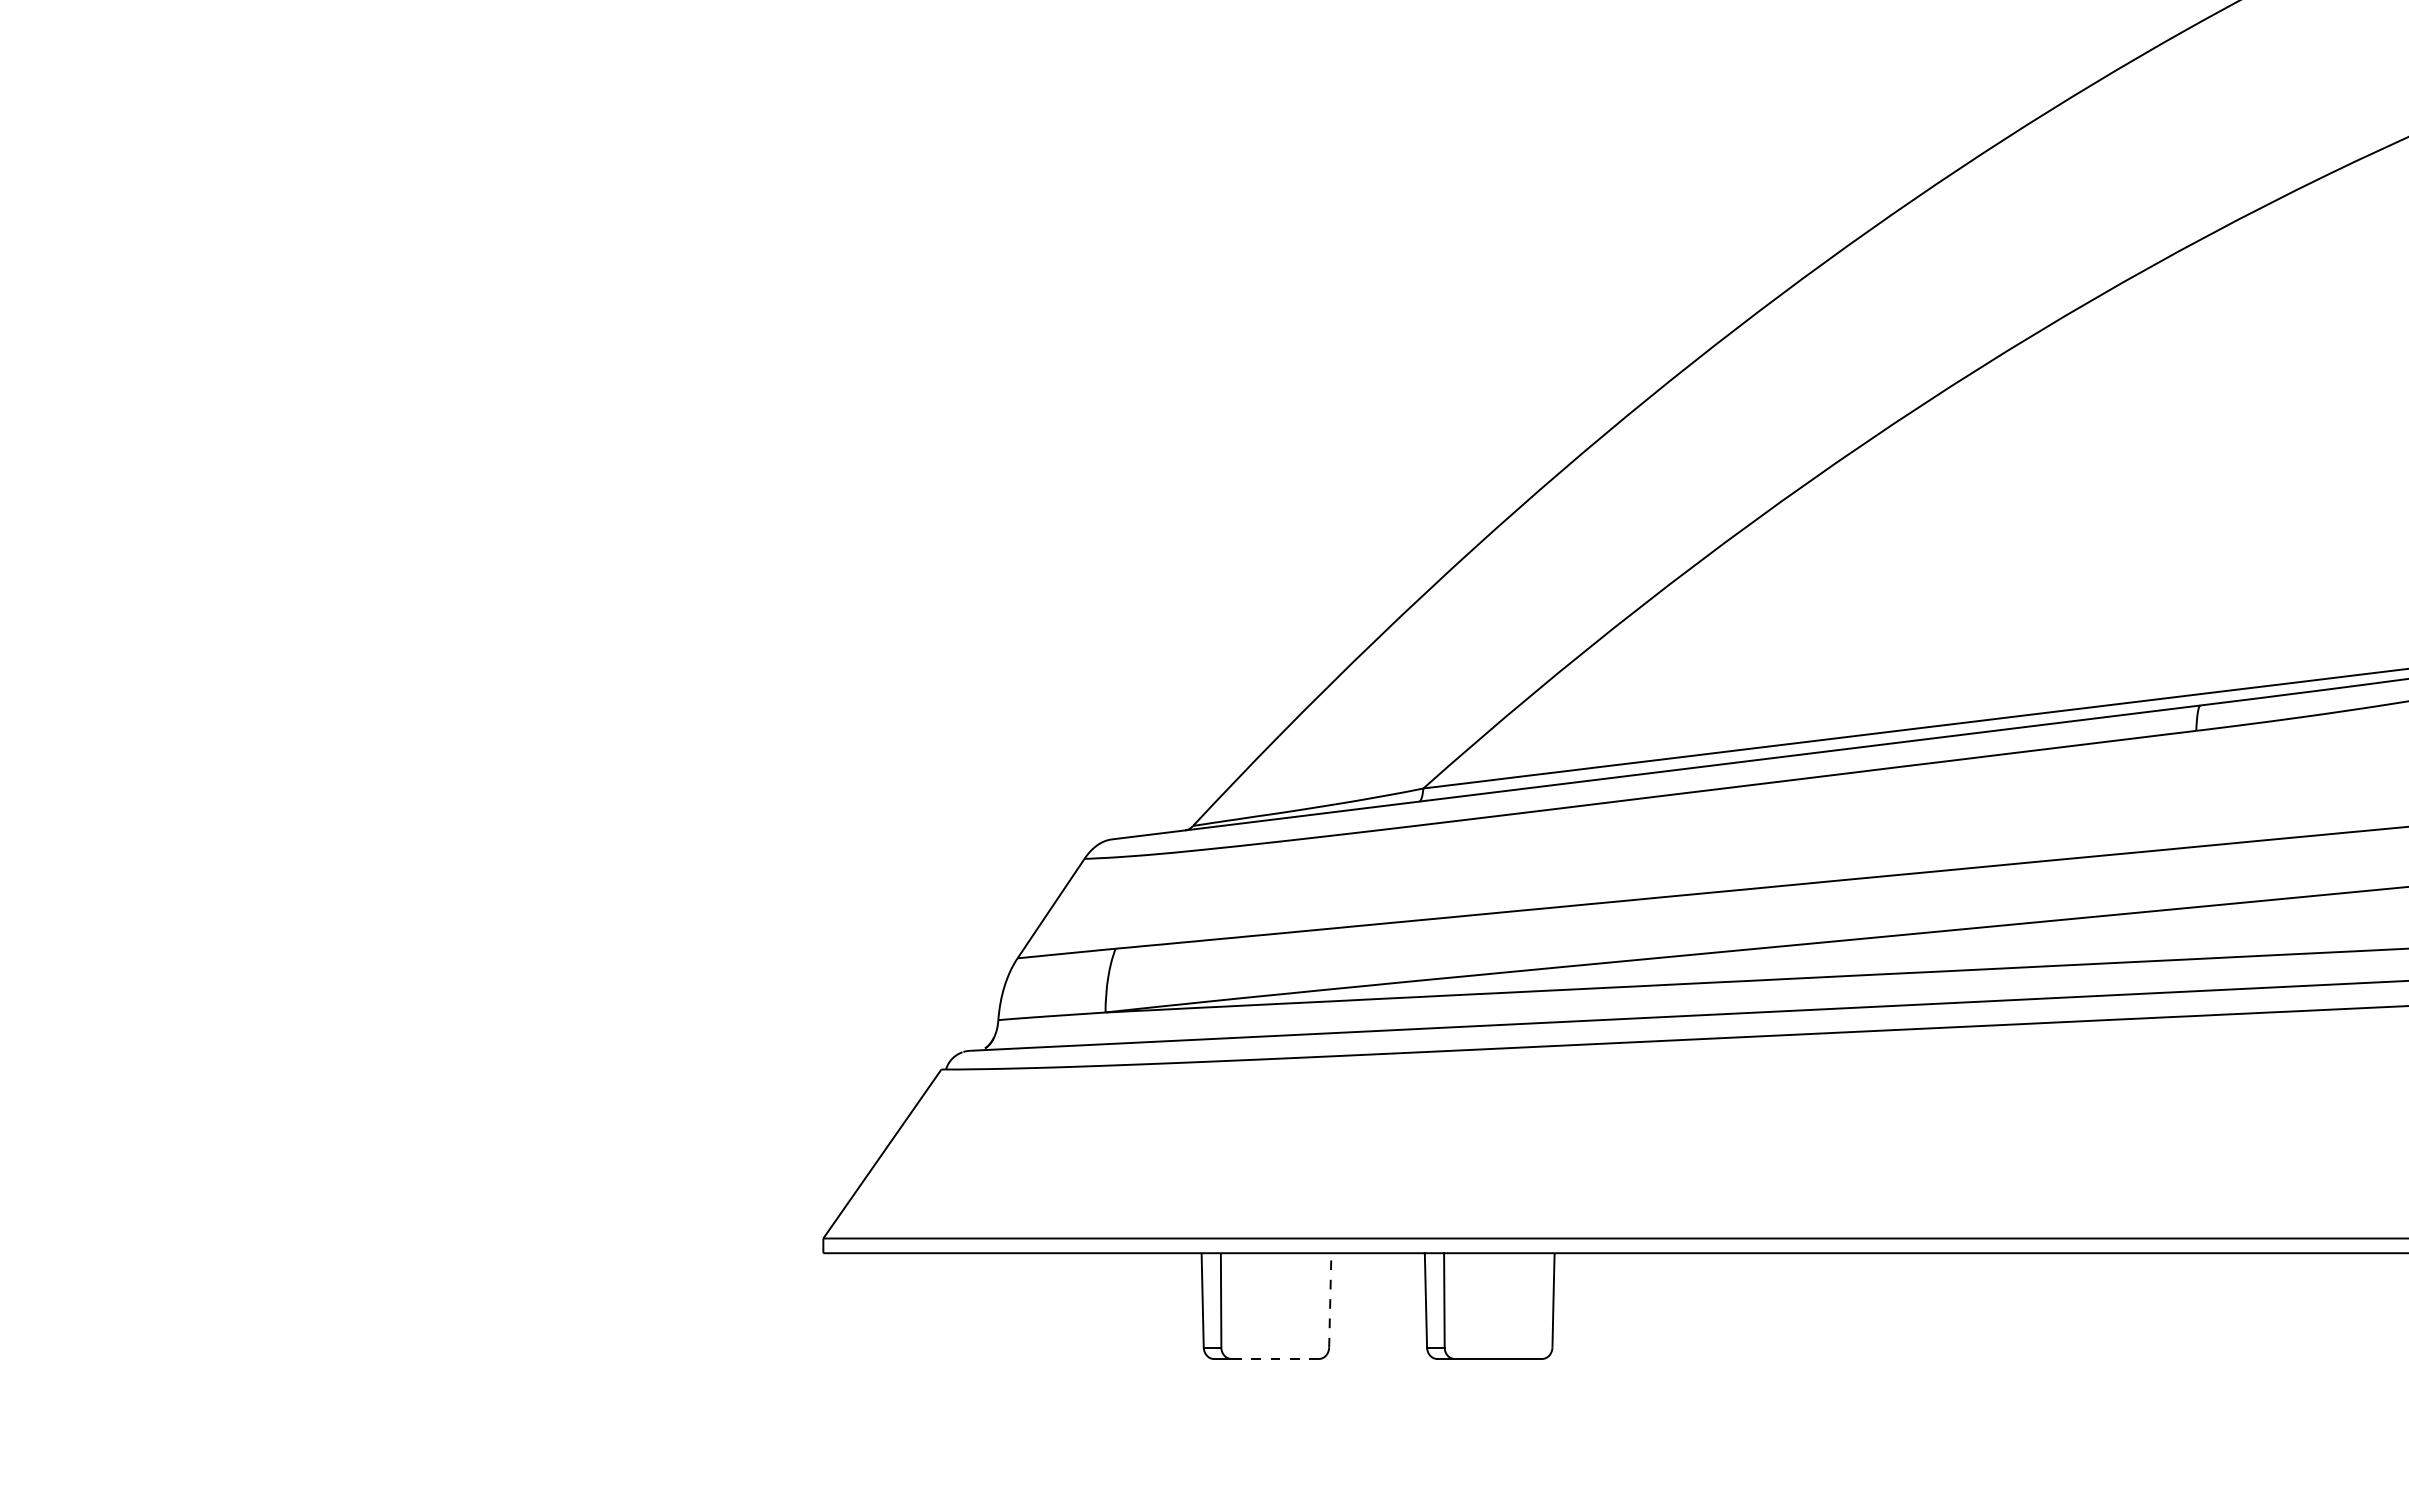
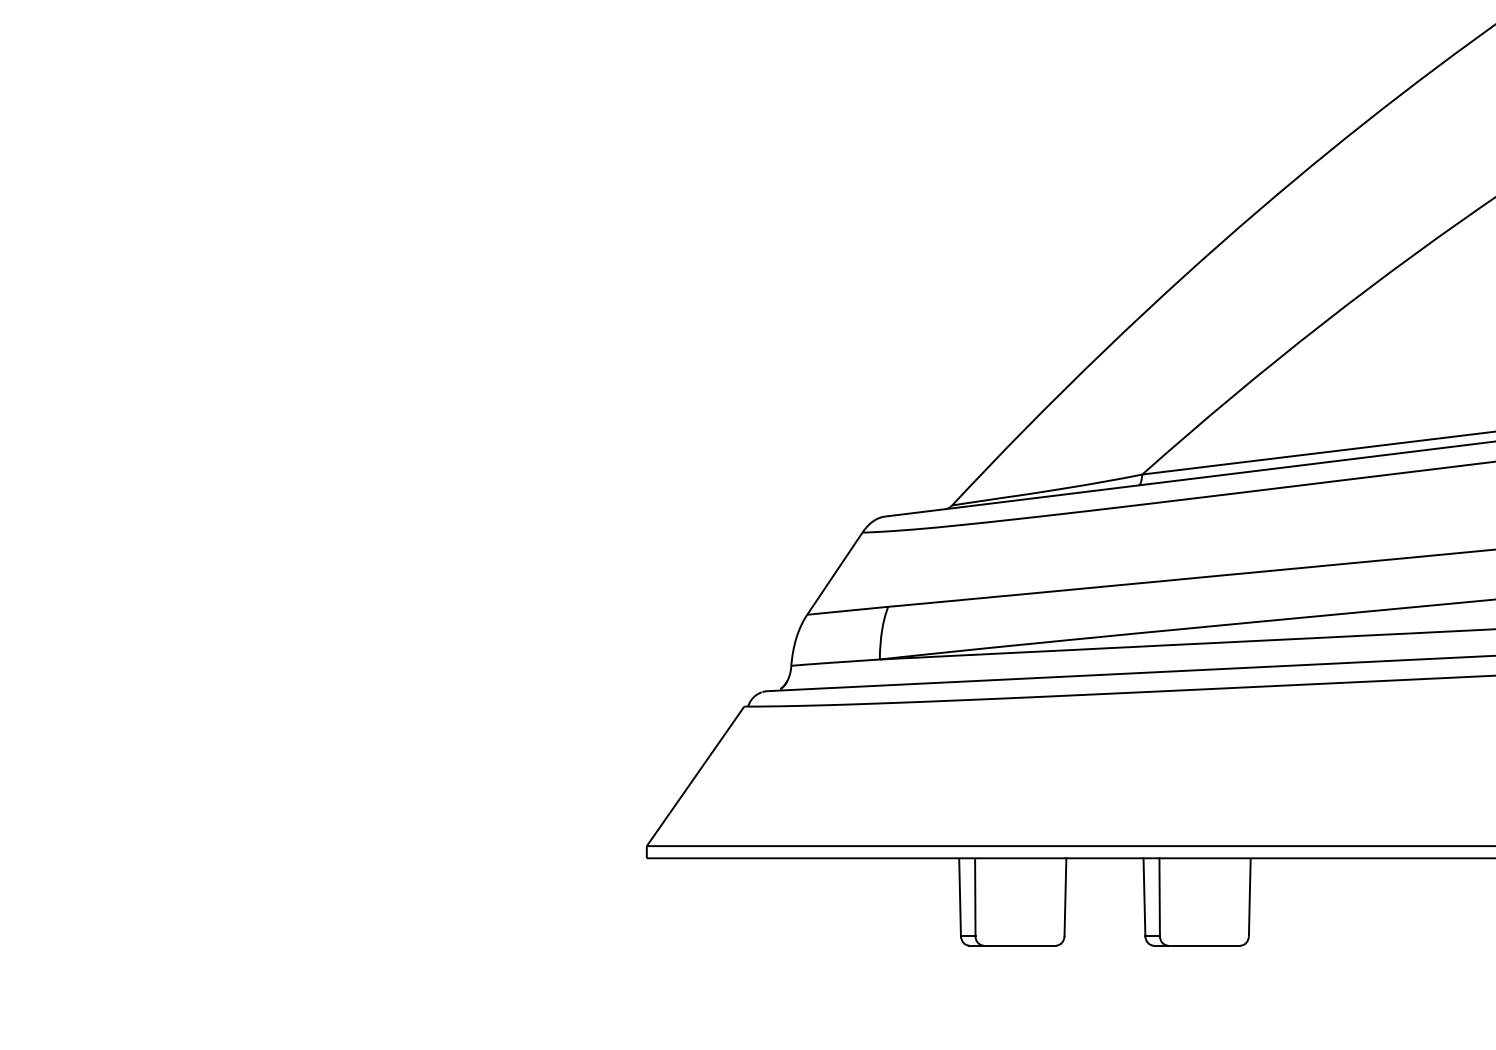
line: (1330, 1299) -> (1065, 896), dashed -> solid
line: (1275, 1358) -> (1020, 945), dashed -> solid

